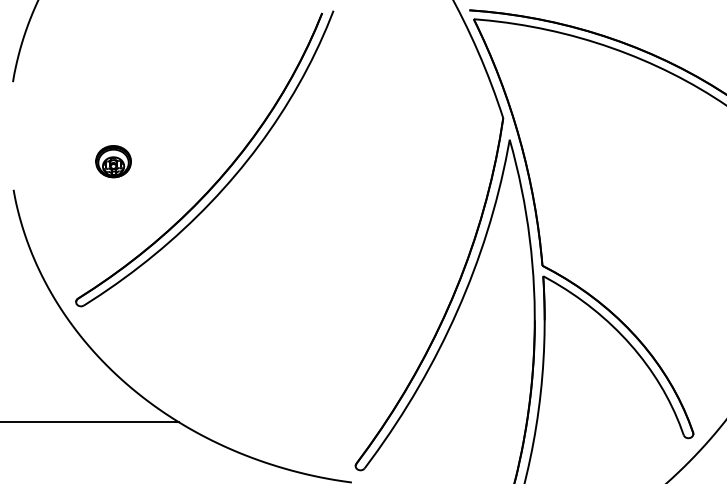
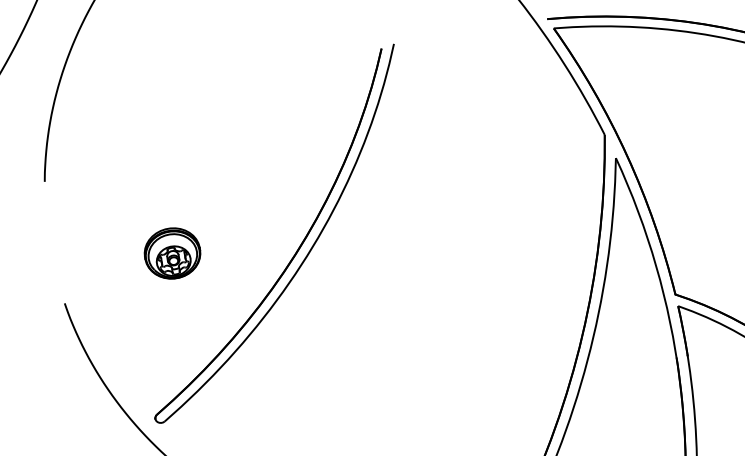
part: (113, 161) -> (172, 253), size x1.4

